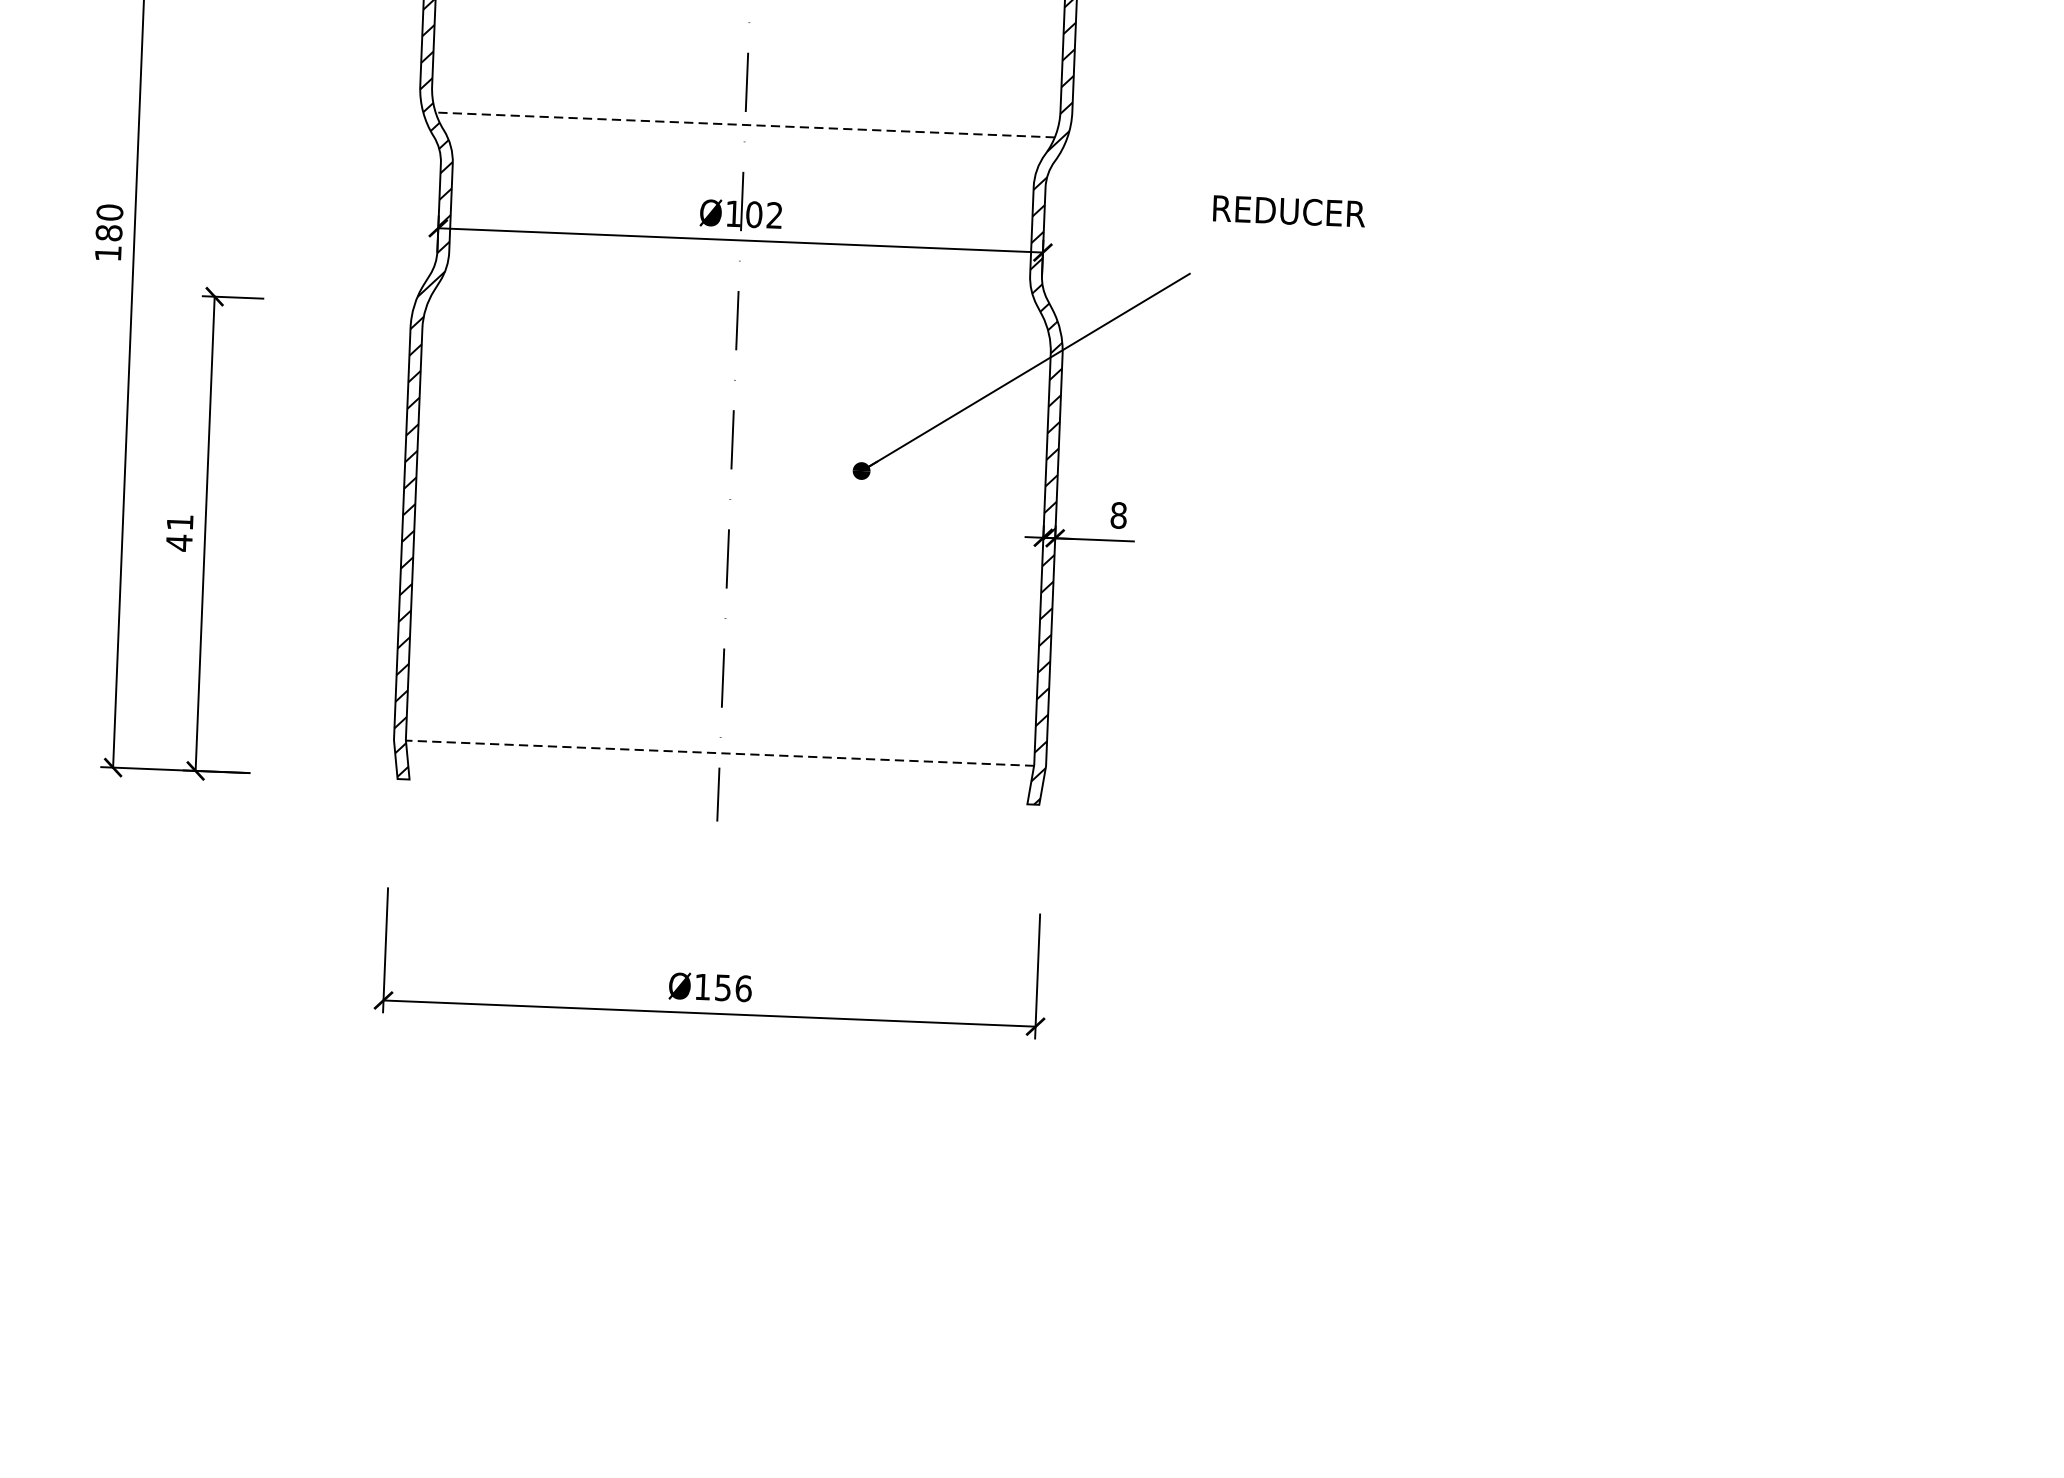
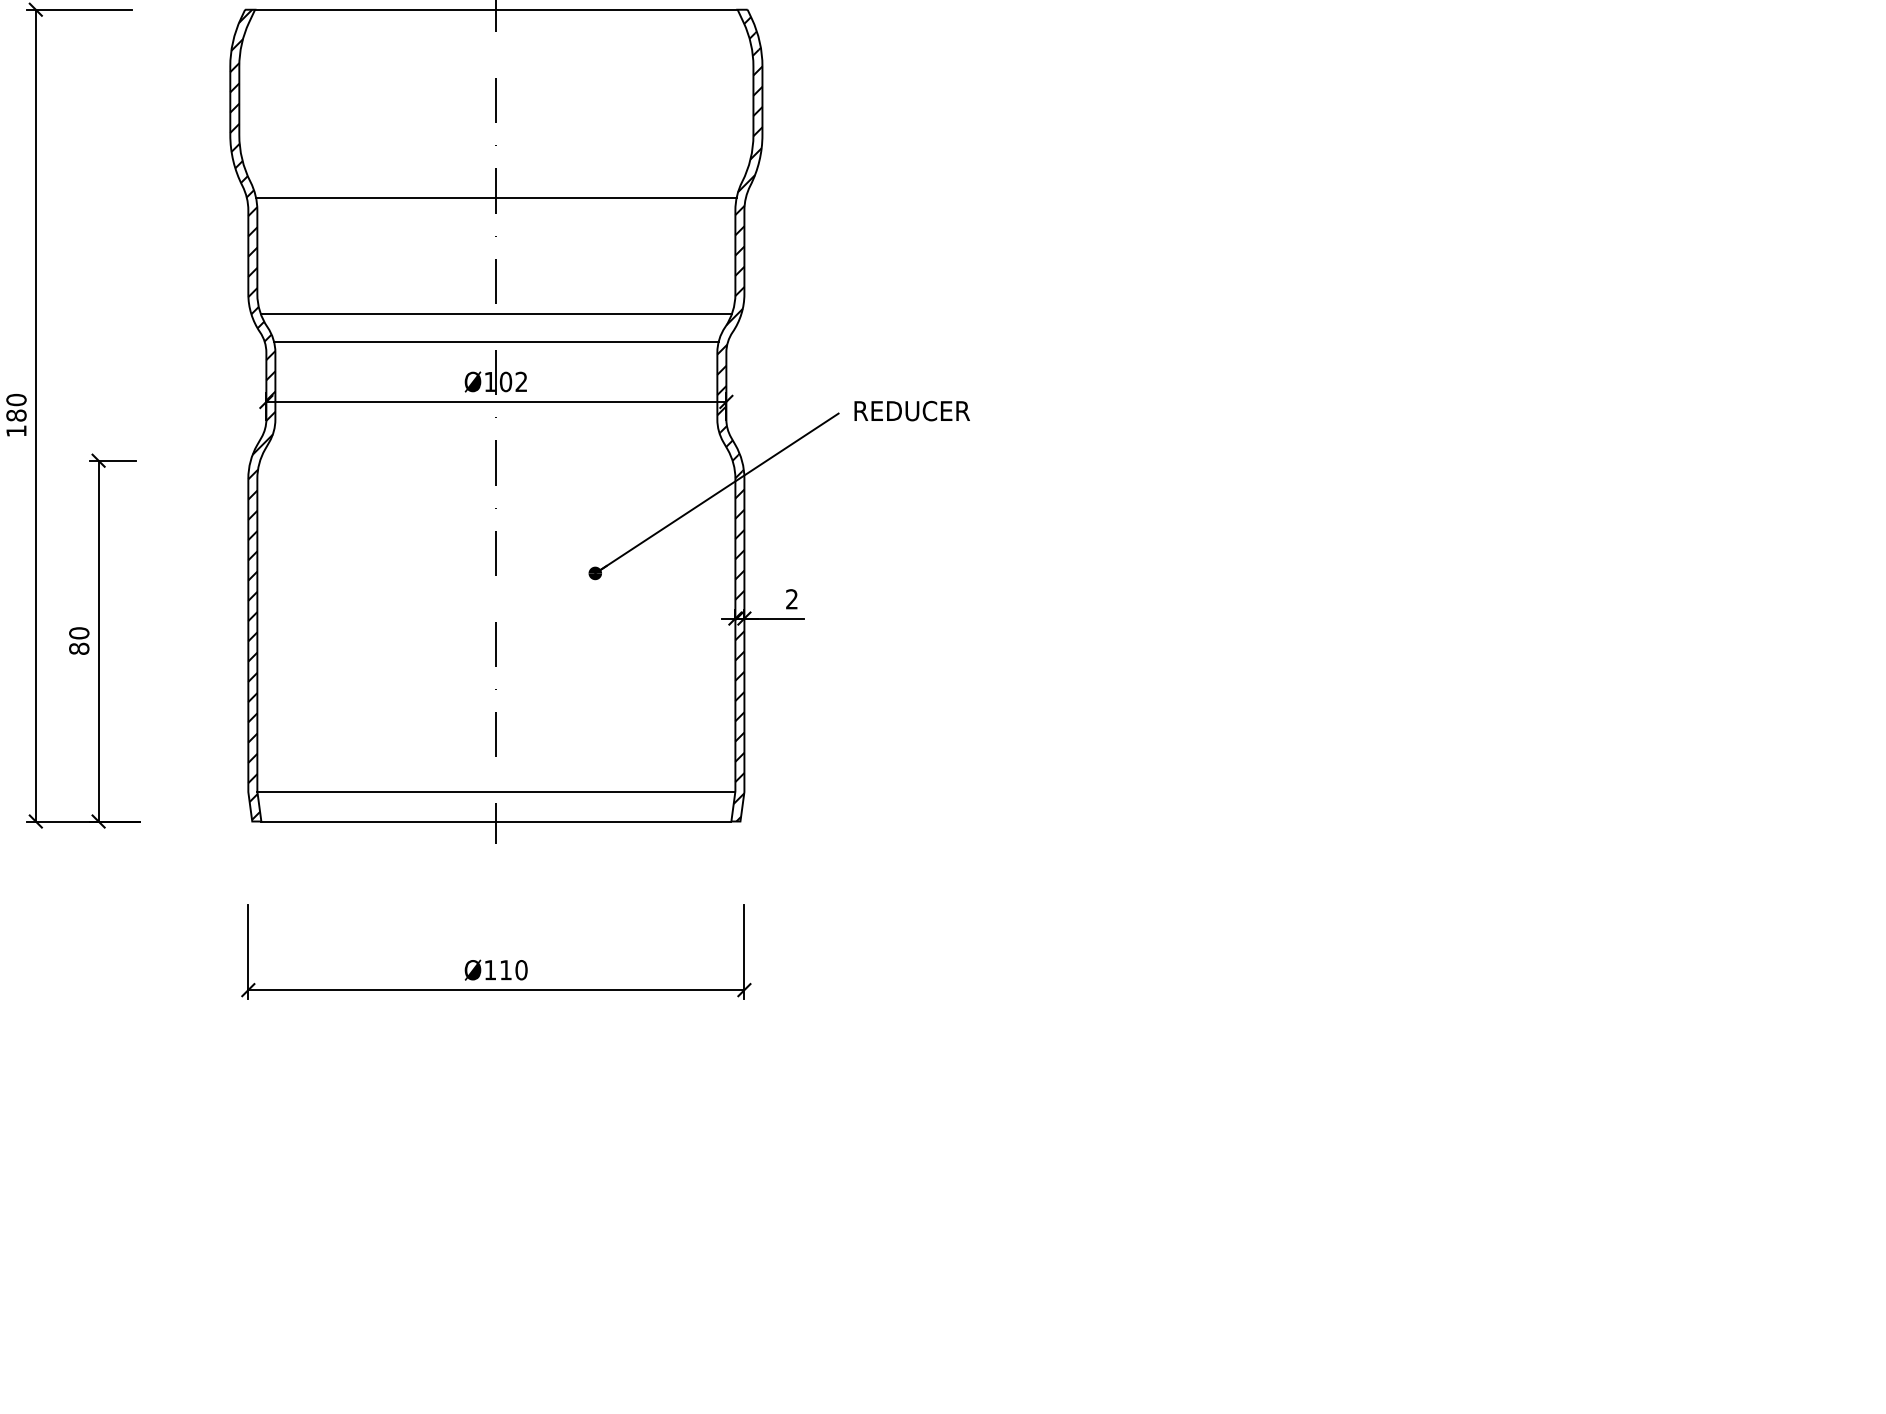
line: (745, 125) -> (496, 314), dashed -> solid
line: (743, 160) -> (496, 341), added
text: (1288, 210) -> (911, 410), moved
text: (1119, 515) -> (792, 599), 8 -> 2
text: (180, 533) -> (79, 641), 41 -> 80
line: (718, 753) -> (495, 792), dashed -> solid
line: (718, 791) -> (496, 821), added
text: (733, 988) -> (513, 970), Ø156 -> Ø110

